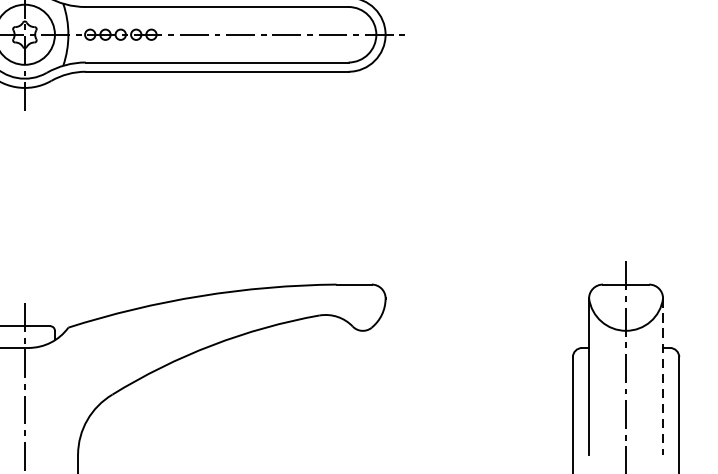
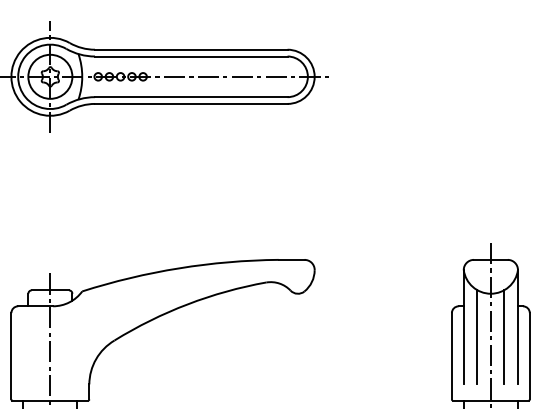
line: (662, 376) -> (517, 327), dashed -> solid
line: (607, 390) -> (477, 337), added
line: (644, 390) -> (504, 337), added

